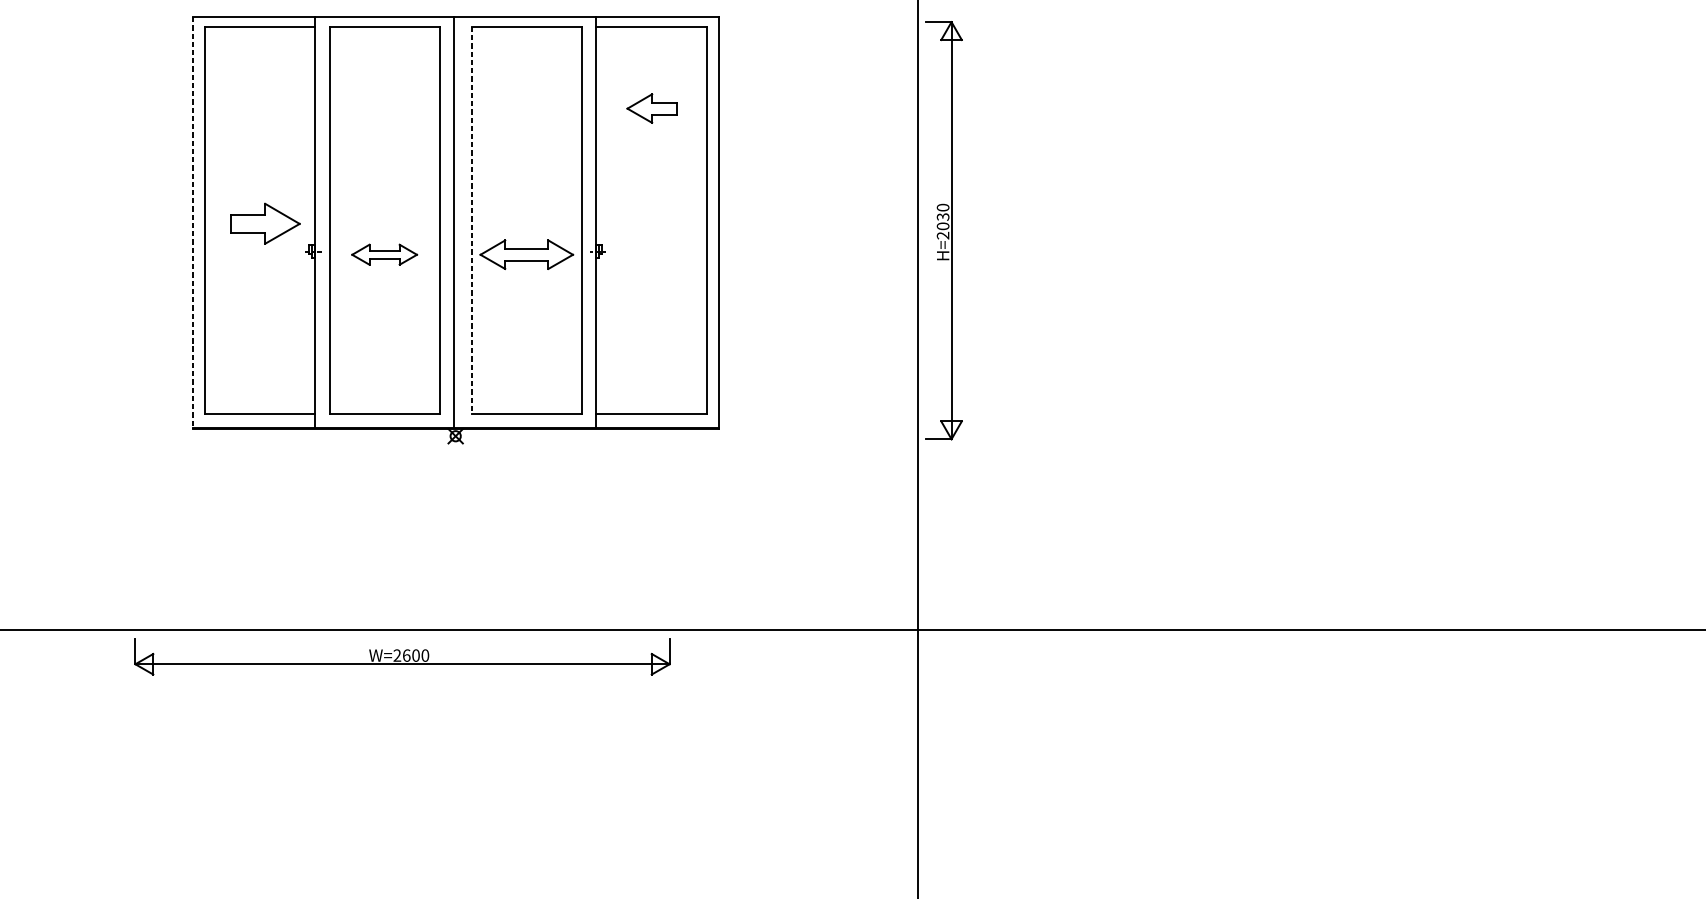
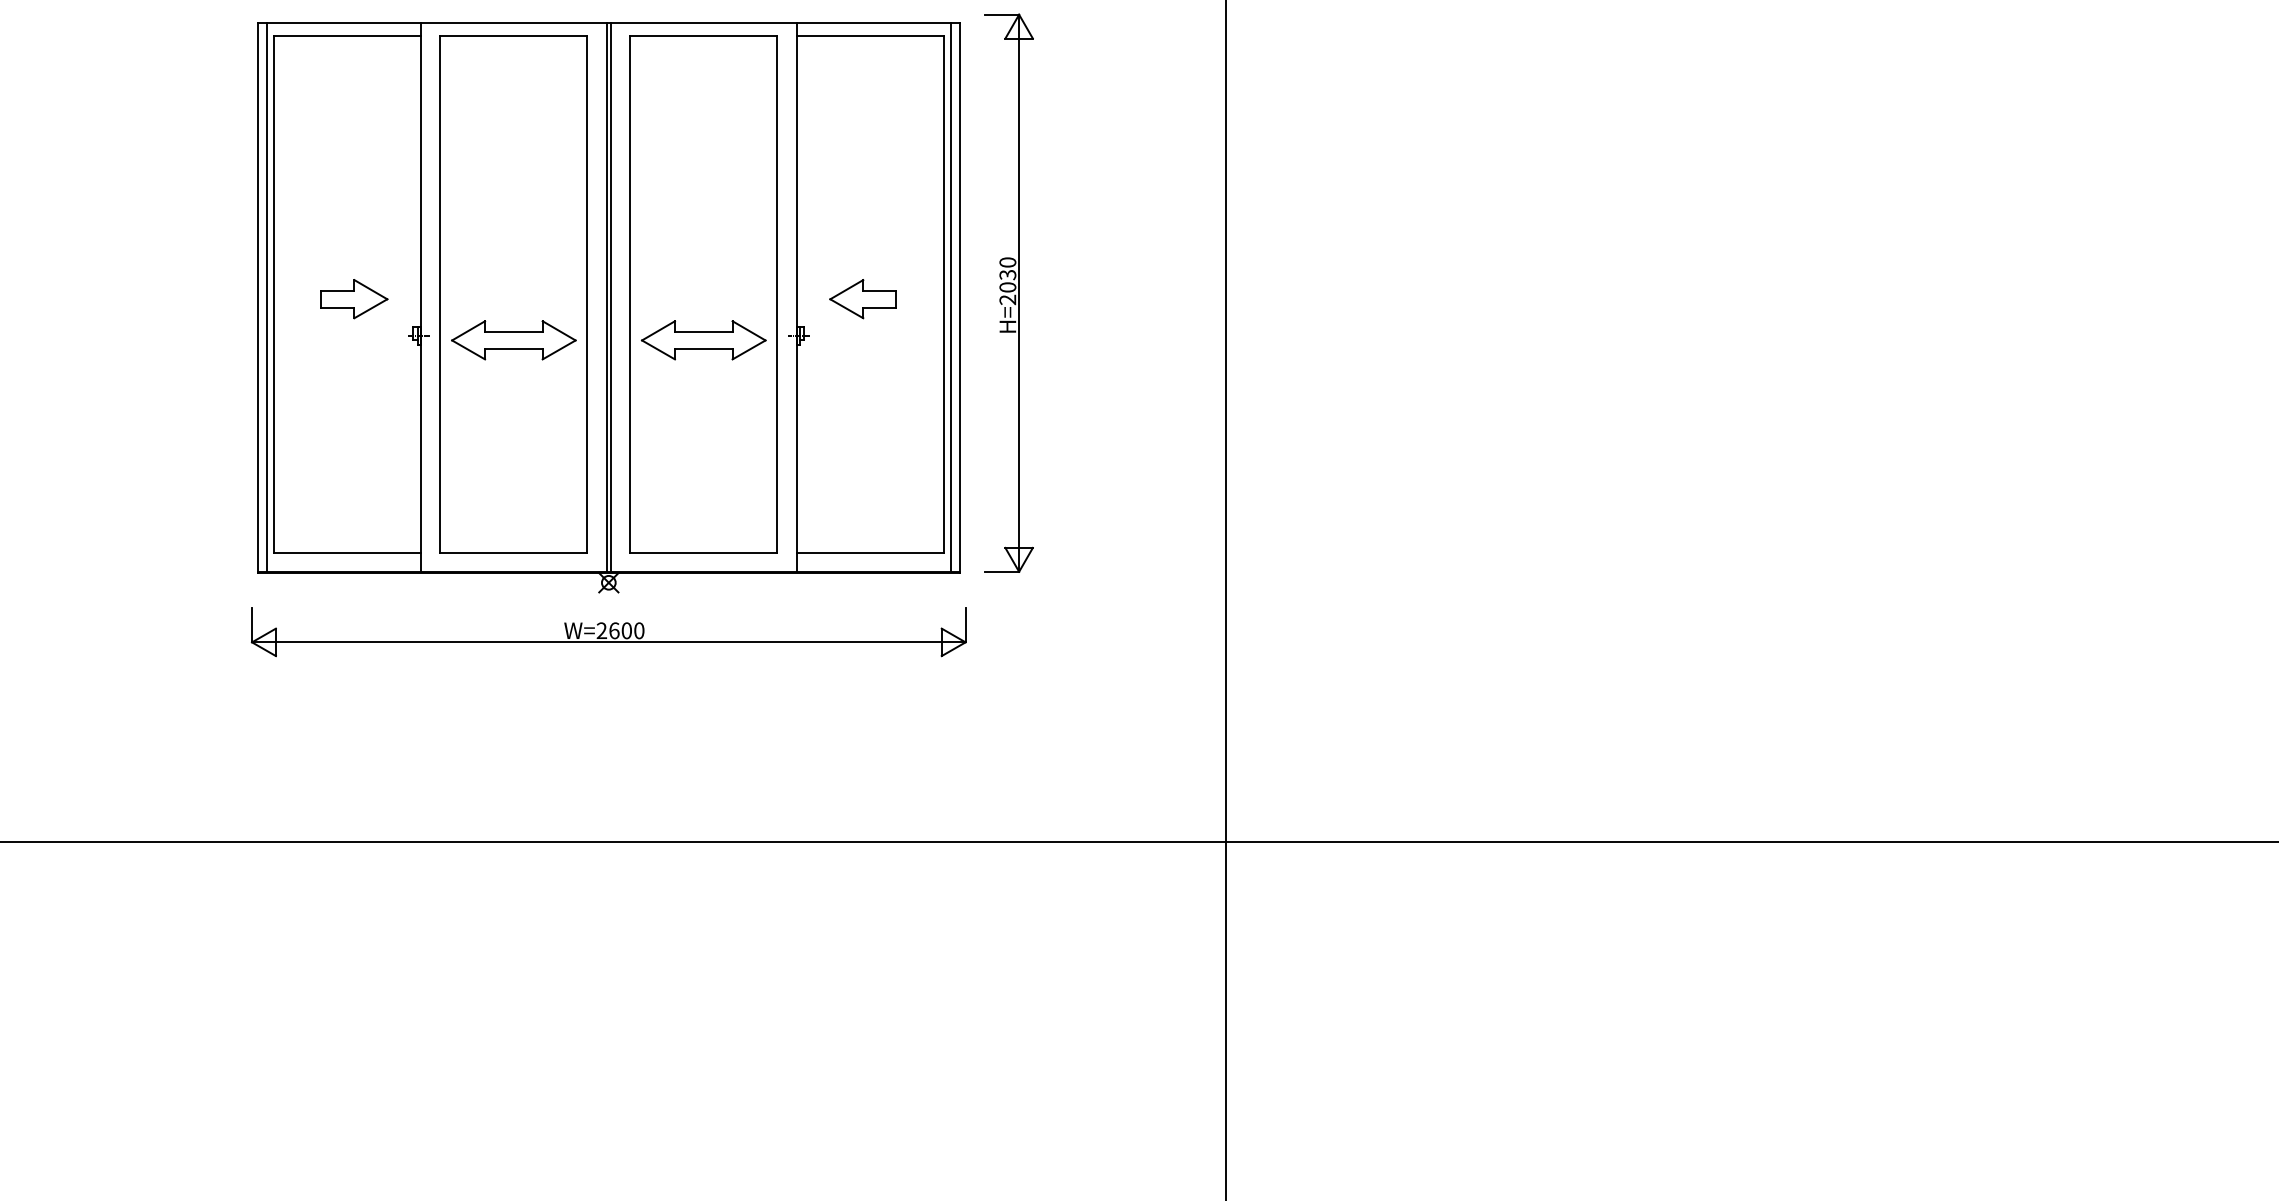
part: (651, 108) -> (862, 299), moved
line: (471, 220) -> (630, 294), dashed -> solid
line: (200, 221) -> (267, 296), added
line: (457, 221) -> (611, 296), added
line: (711, 221) -> (950, 296), added
line: (192, 222) -> (257, 297), dashed -> solid
part: (265, 224) -> (354, 299), size x0.71
part: (943, 230) -> (1008, 292), moved
part: (384, 254) -> (513, 340), size x1.43
part: (402, 656) -> (608, 632), moved

